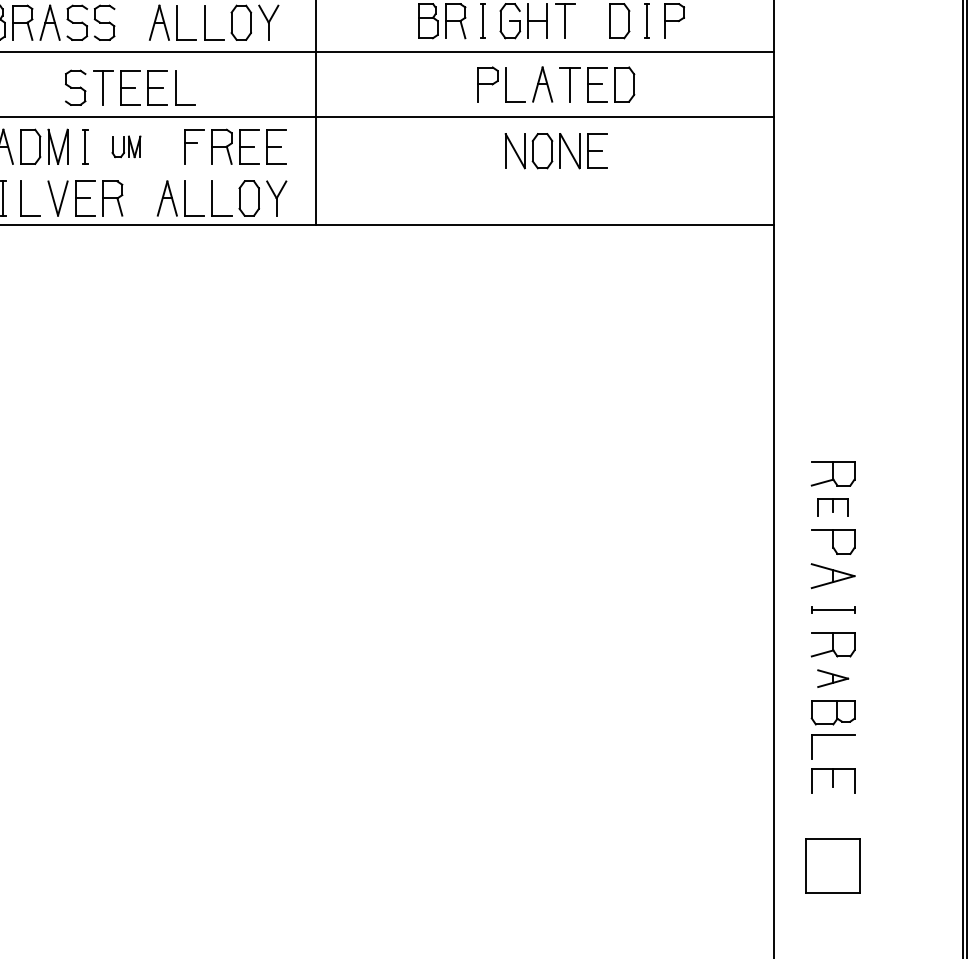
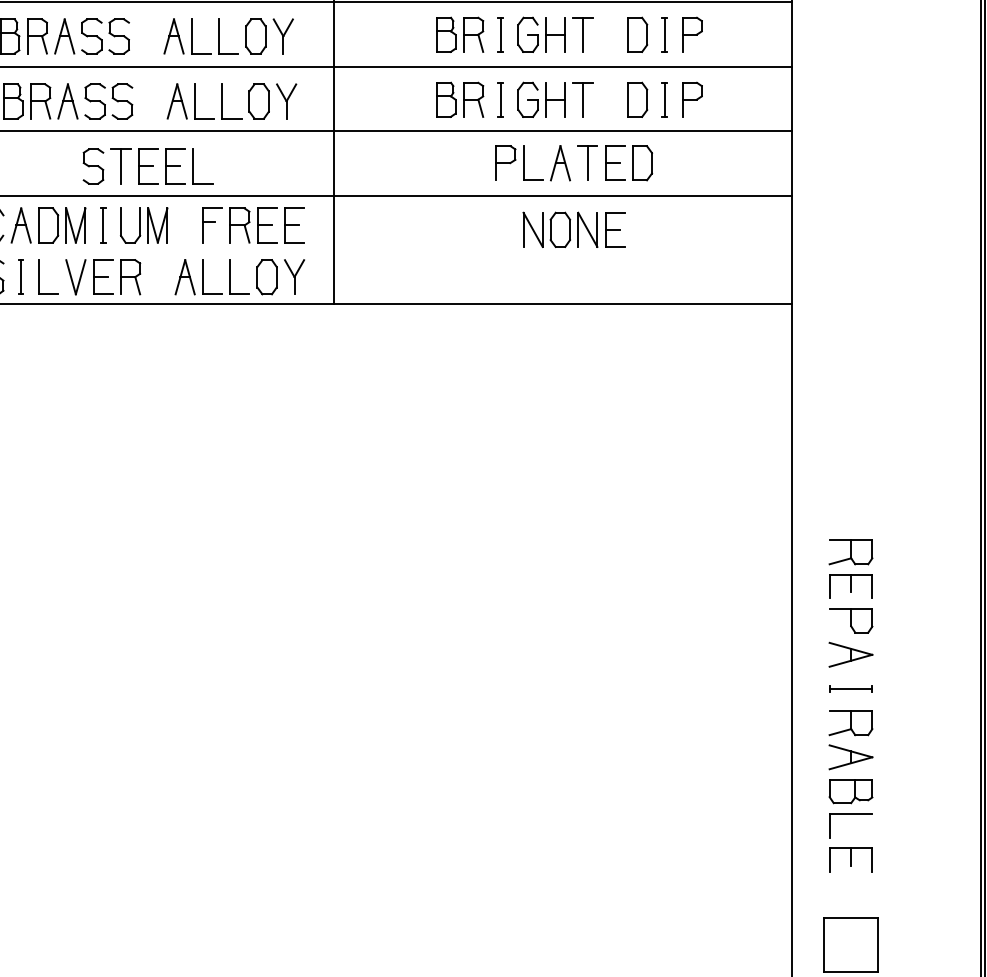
part: (126, 146) -> (144, 225), size x1.67
part: (832, 507) -> (850, 586), size x1.43
part: (832, 678) -> (850, 757), size x1.43

